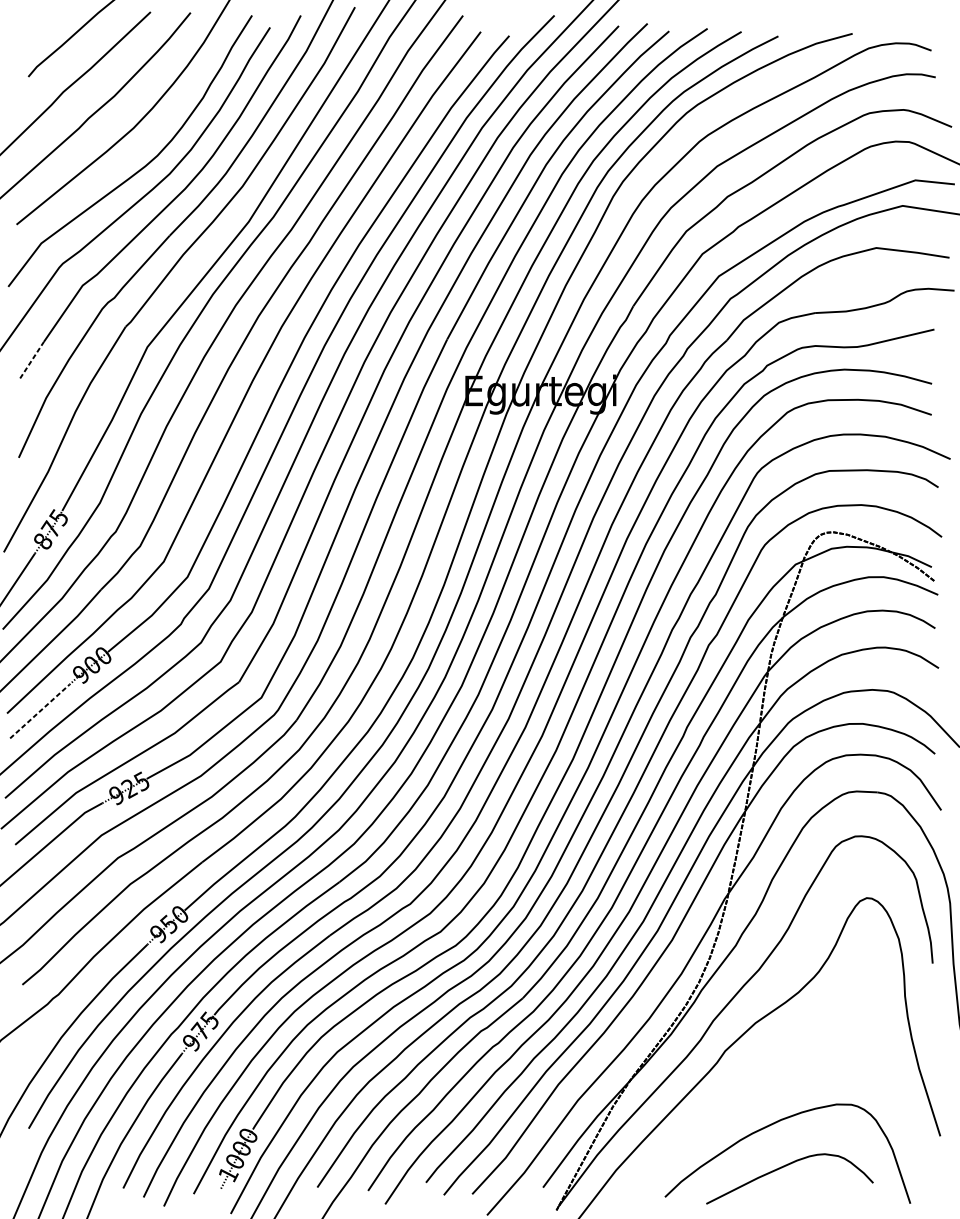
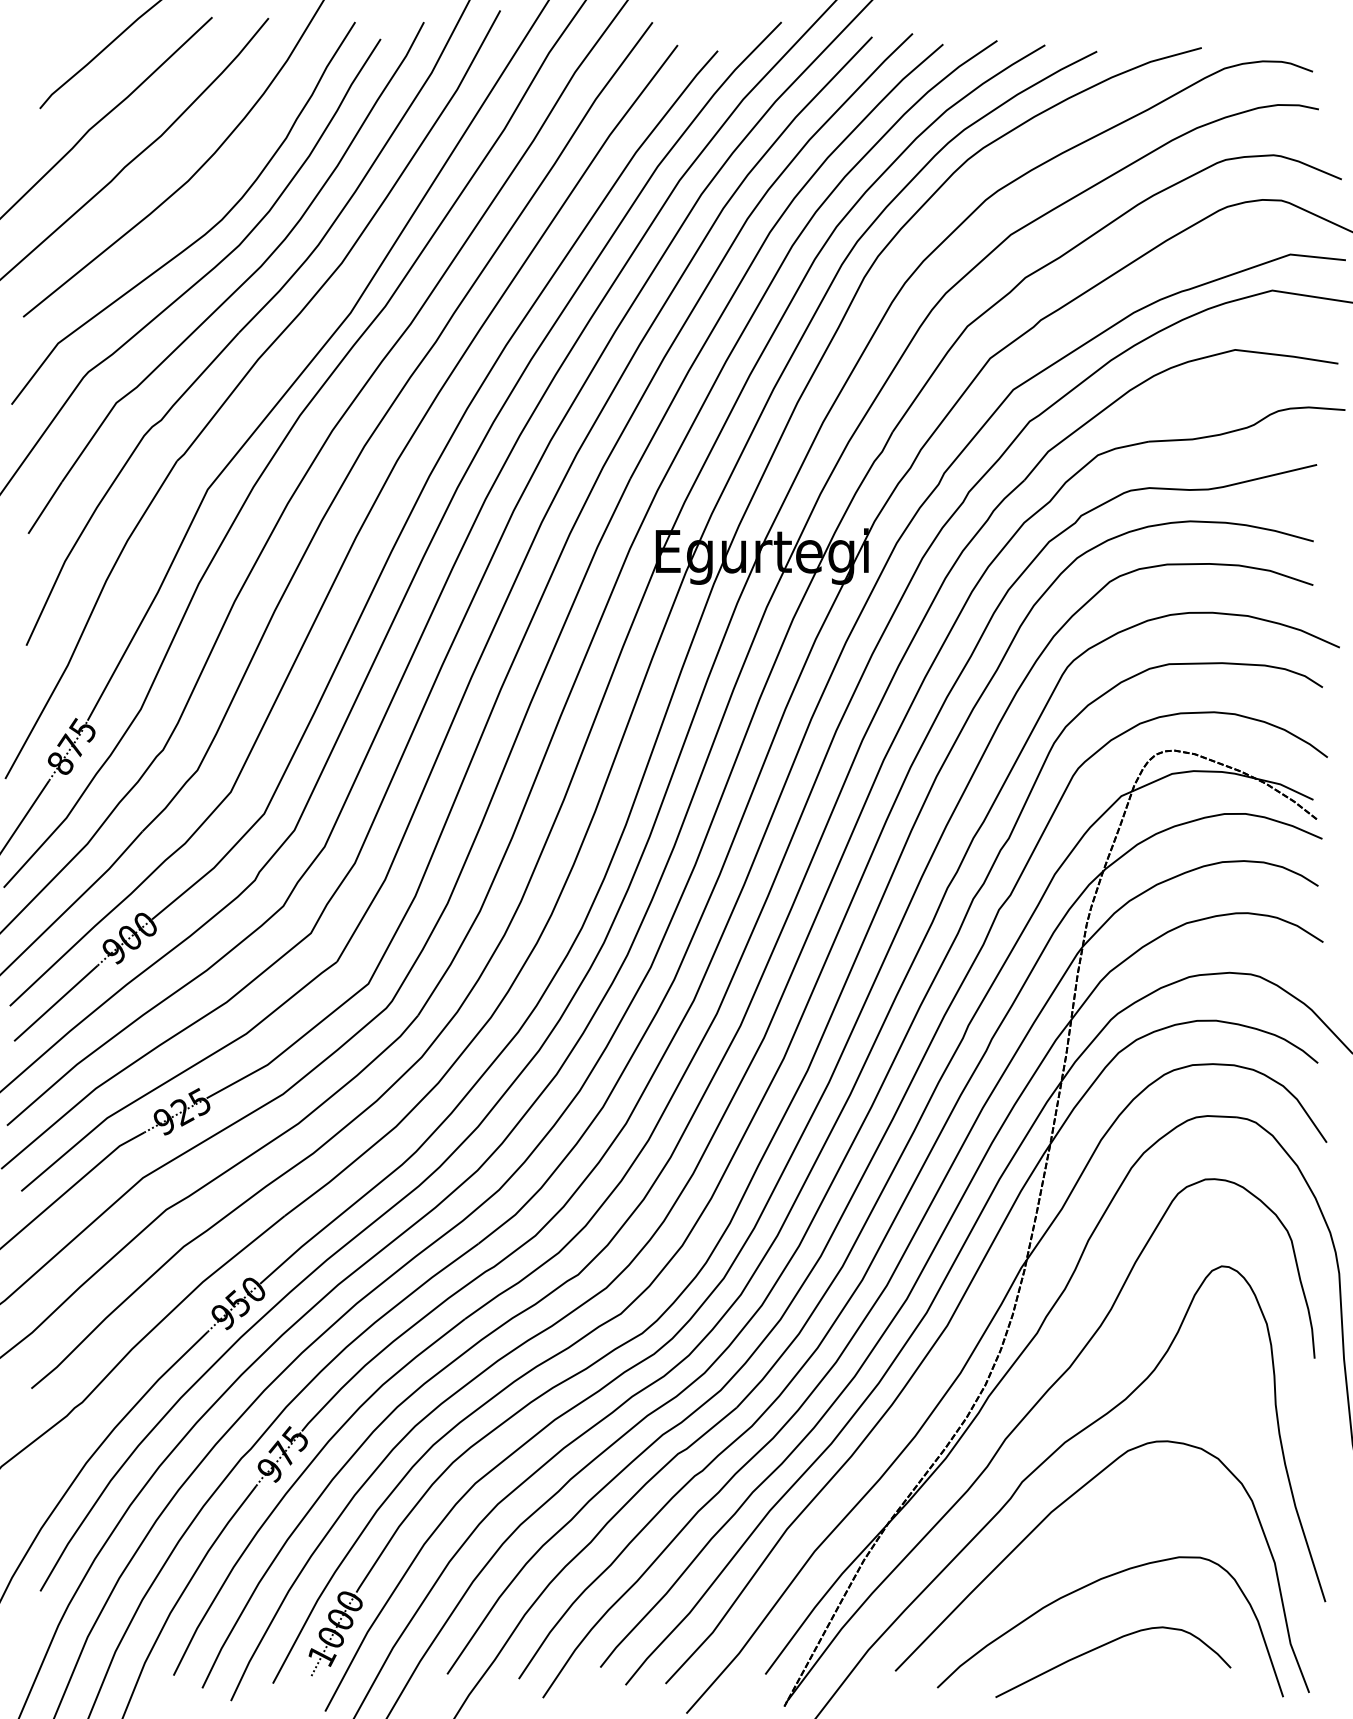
line: (32, 359) -> (45, 507), dashed -> solid
line: (40, 711) -> (56, 1003), dashed -> solid
curve: (748, 1071) -> (1055, 1510), added

